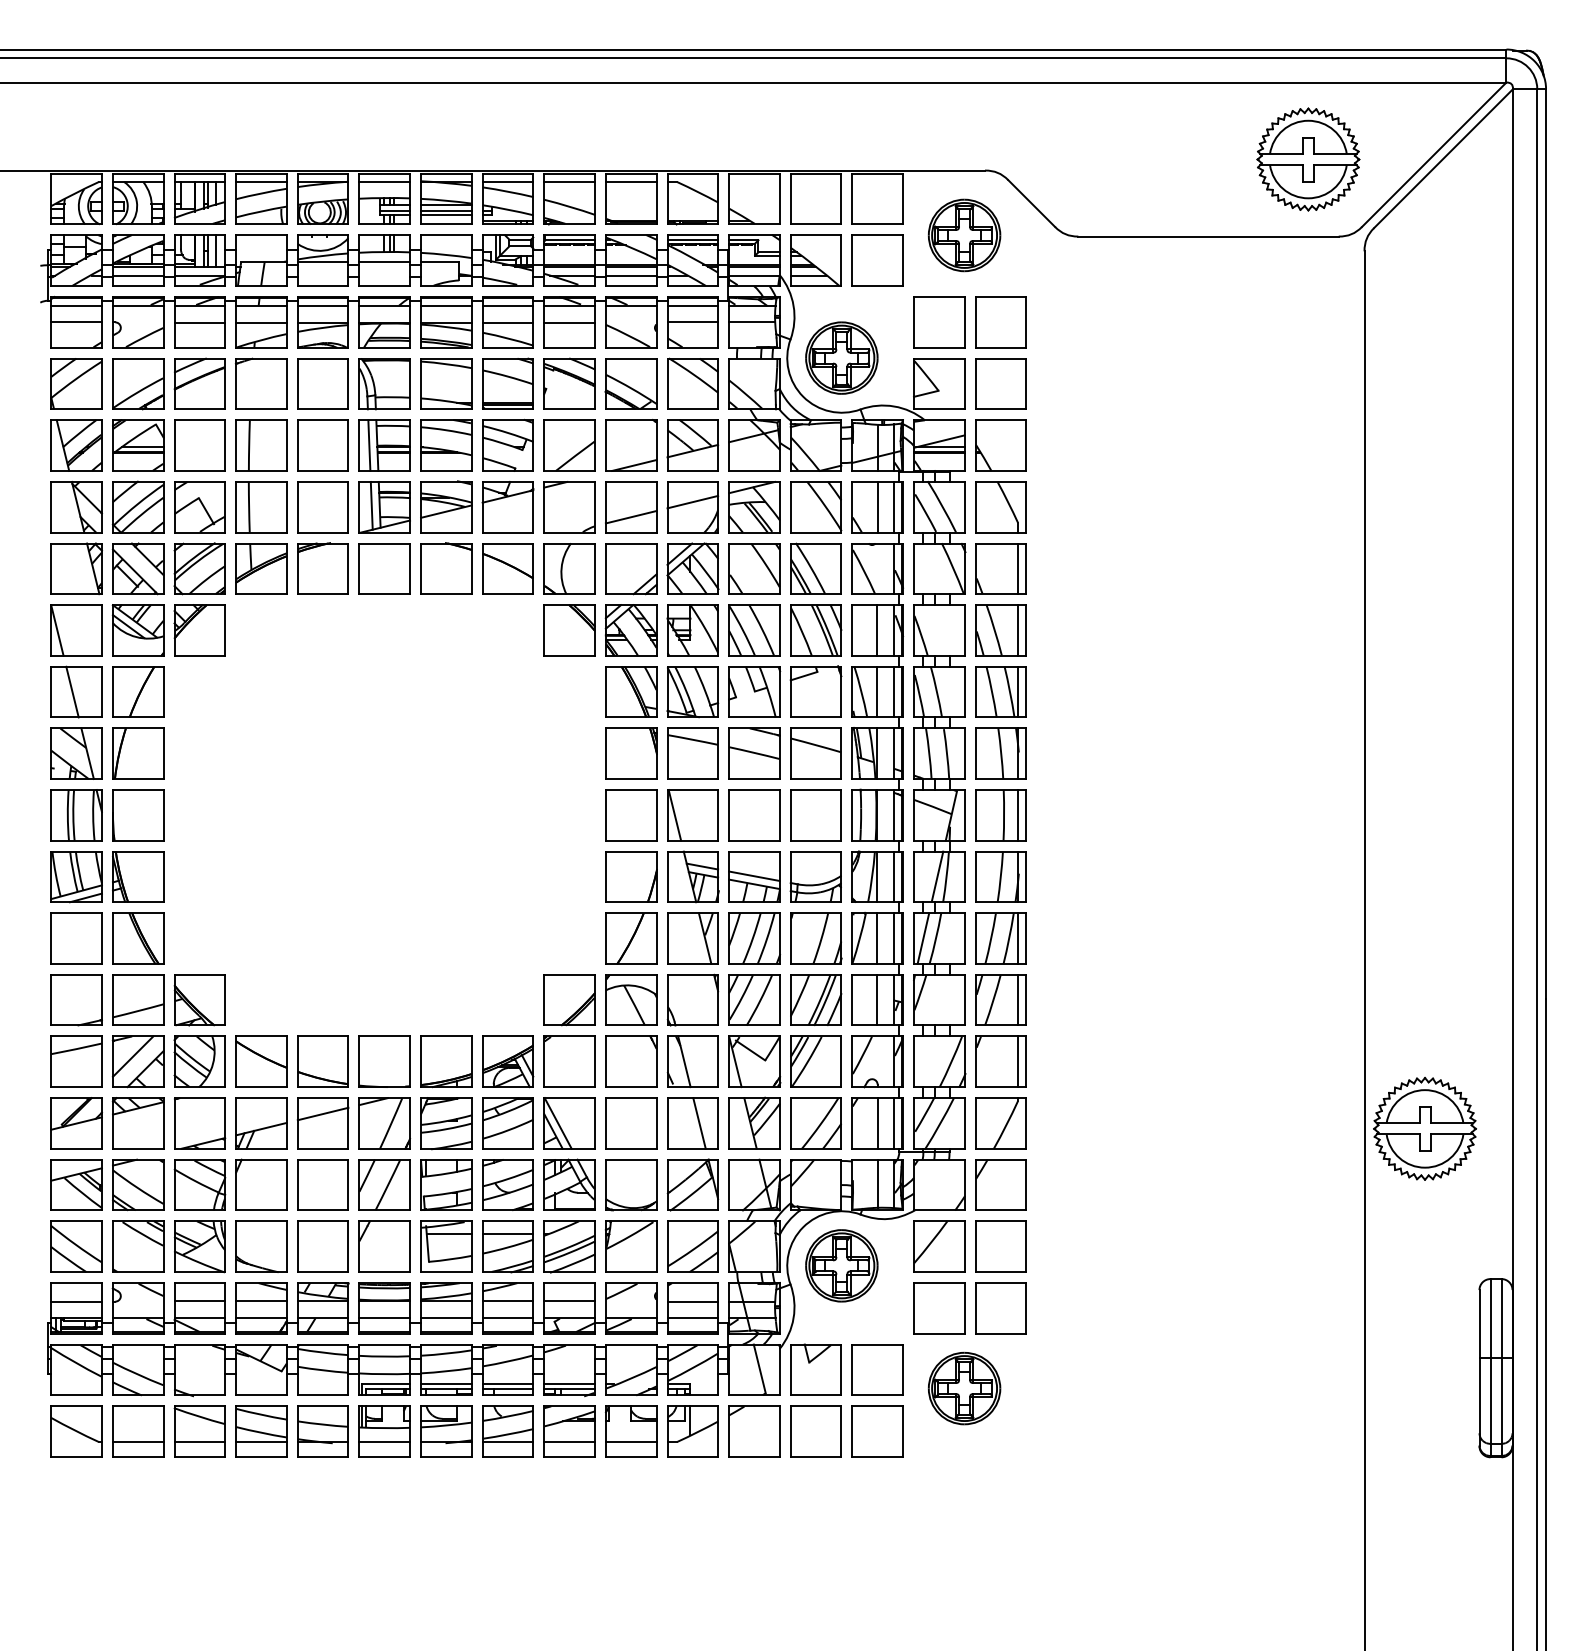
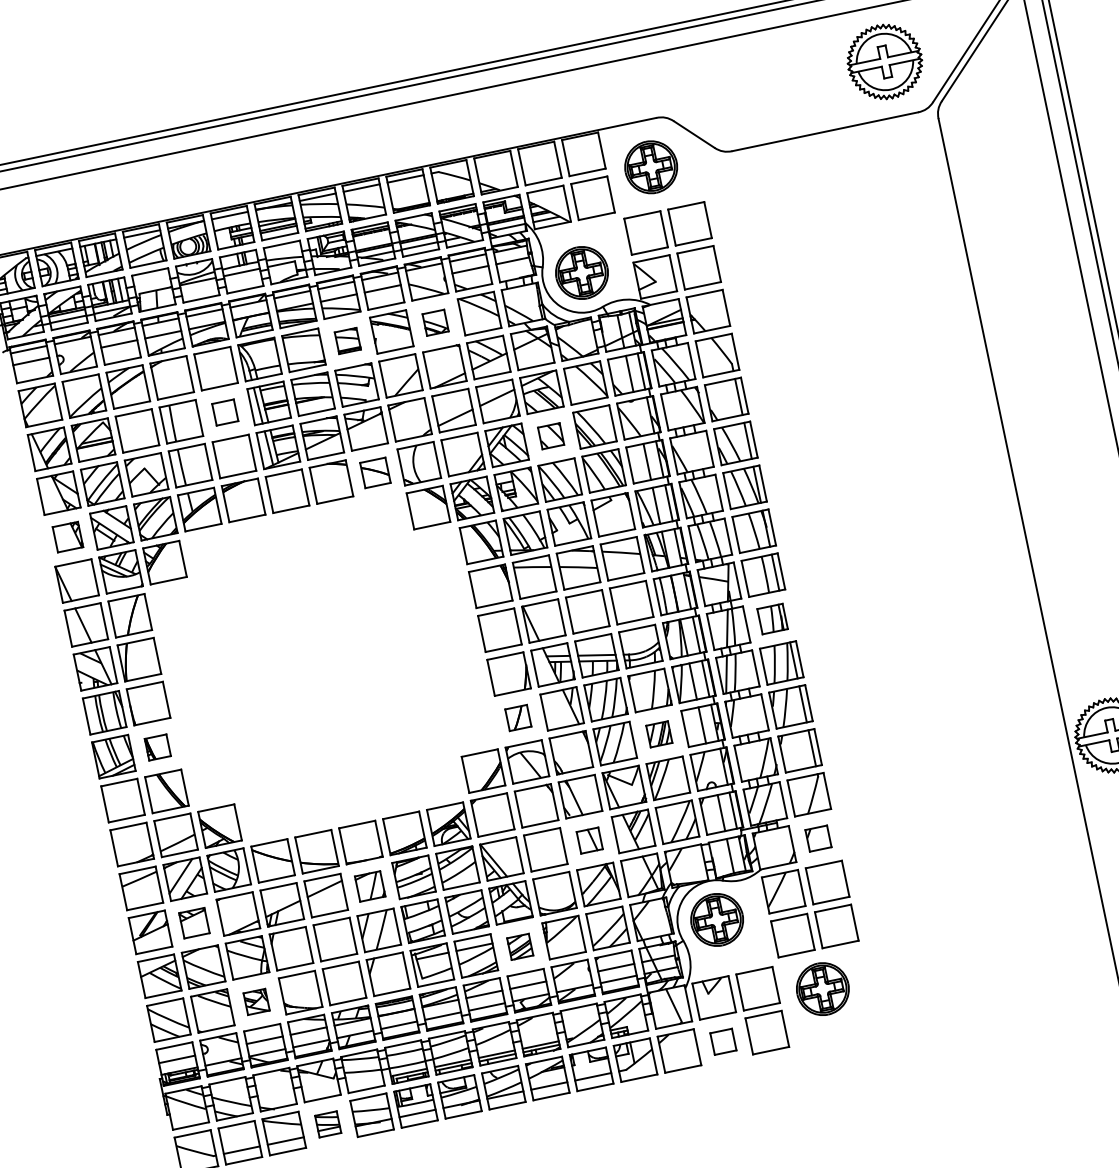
part: (507, 383) -> (347, 340), size x0.6
part: (630, 383) -> (435, 322), size x0.6
part: (322, 445) -> (224, 412), size x0.6
part: (76, 568) -> (67, 536), size x0.7
part: (507, 568) -> (375, 472), size x0.7
part: (754, 568) -> (551, 435), size x0.6
part: (138, 876) -> (157, 747), size x0.6
part: (1000, 876) -> (772, 618), size x0.7
part: (631, 938) -> (518, 717), size x0.6
part: (816, 999) -> (659, 733), size x0.6
part: (137, 1123) -> (193, 923), size x0.7
part: (384, 1123) -> (370, 886), size x0.7
part: (692, 1123) -> (589, 840), size x0.6
part: (1000, 1184) -> (818, 838), size x0.6
part: (199, 1246) -> (256, 1001), size x0.6
part: (569, 1246) -> (520, 946), size x0.6
part: (261, 1431) -> (328, 1124), size x0.6
part: (815, 1431) -> (723, 1041), size x0.6

